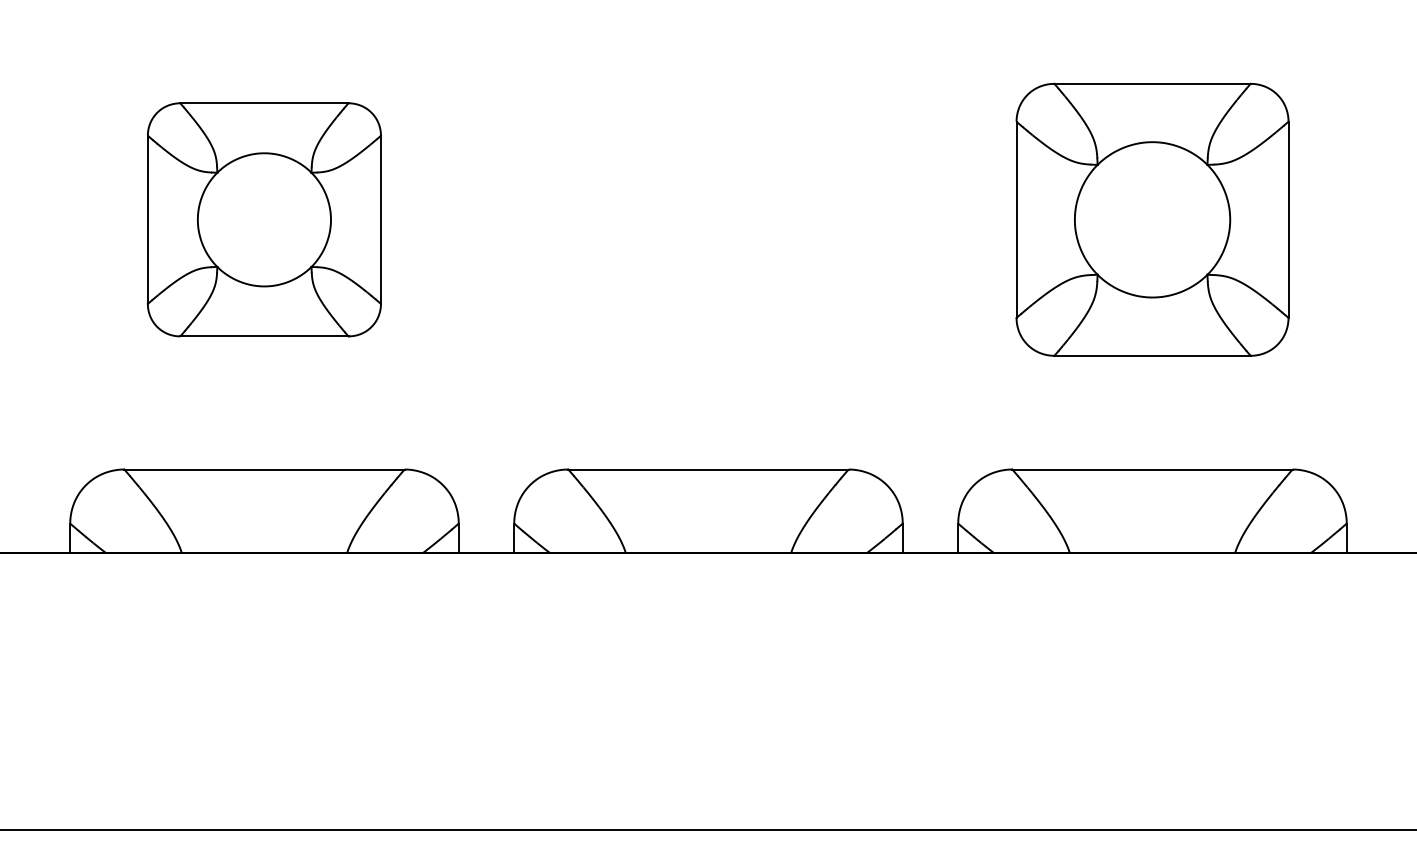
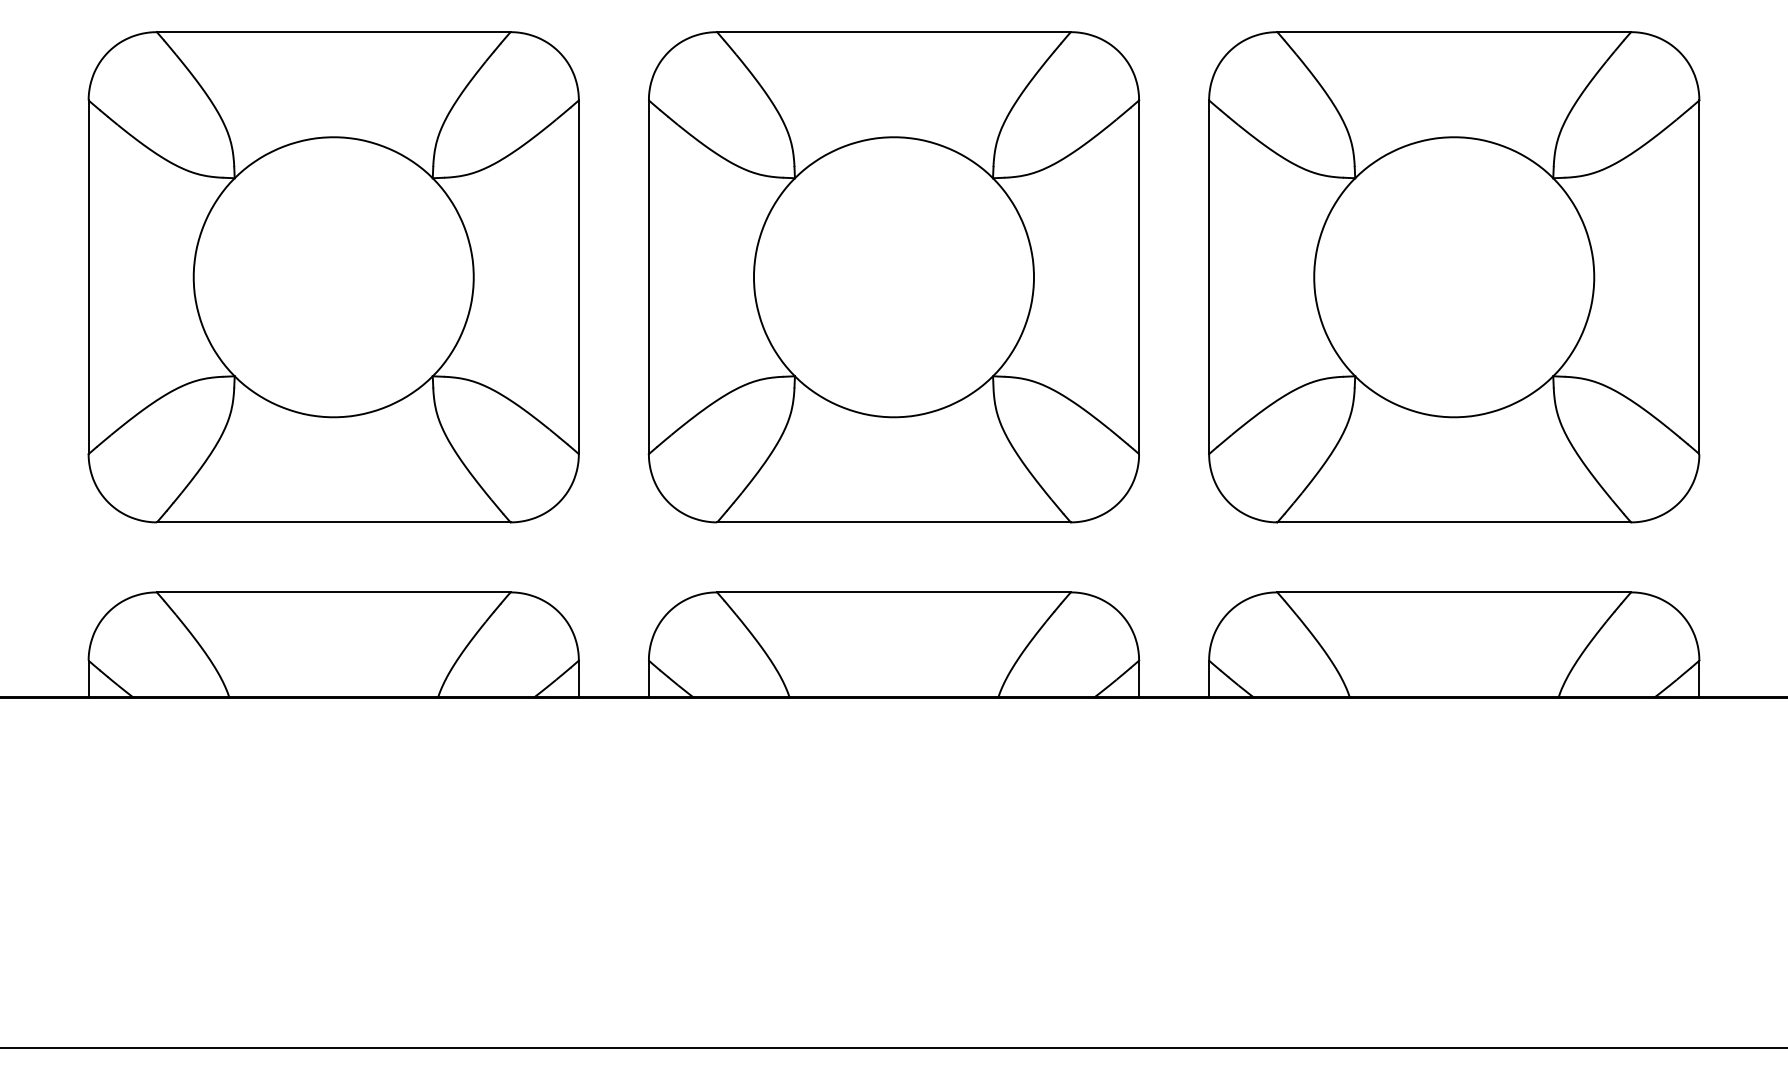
part: (264, 219) -> (333, 277), size x1.67
part: (708, 219) -> (893, 277), added
part: (1152, 219) -> (1454, 277), size x1.43

